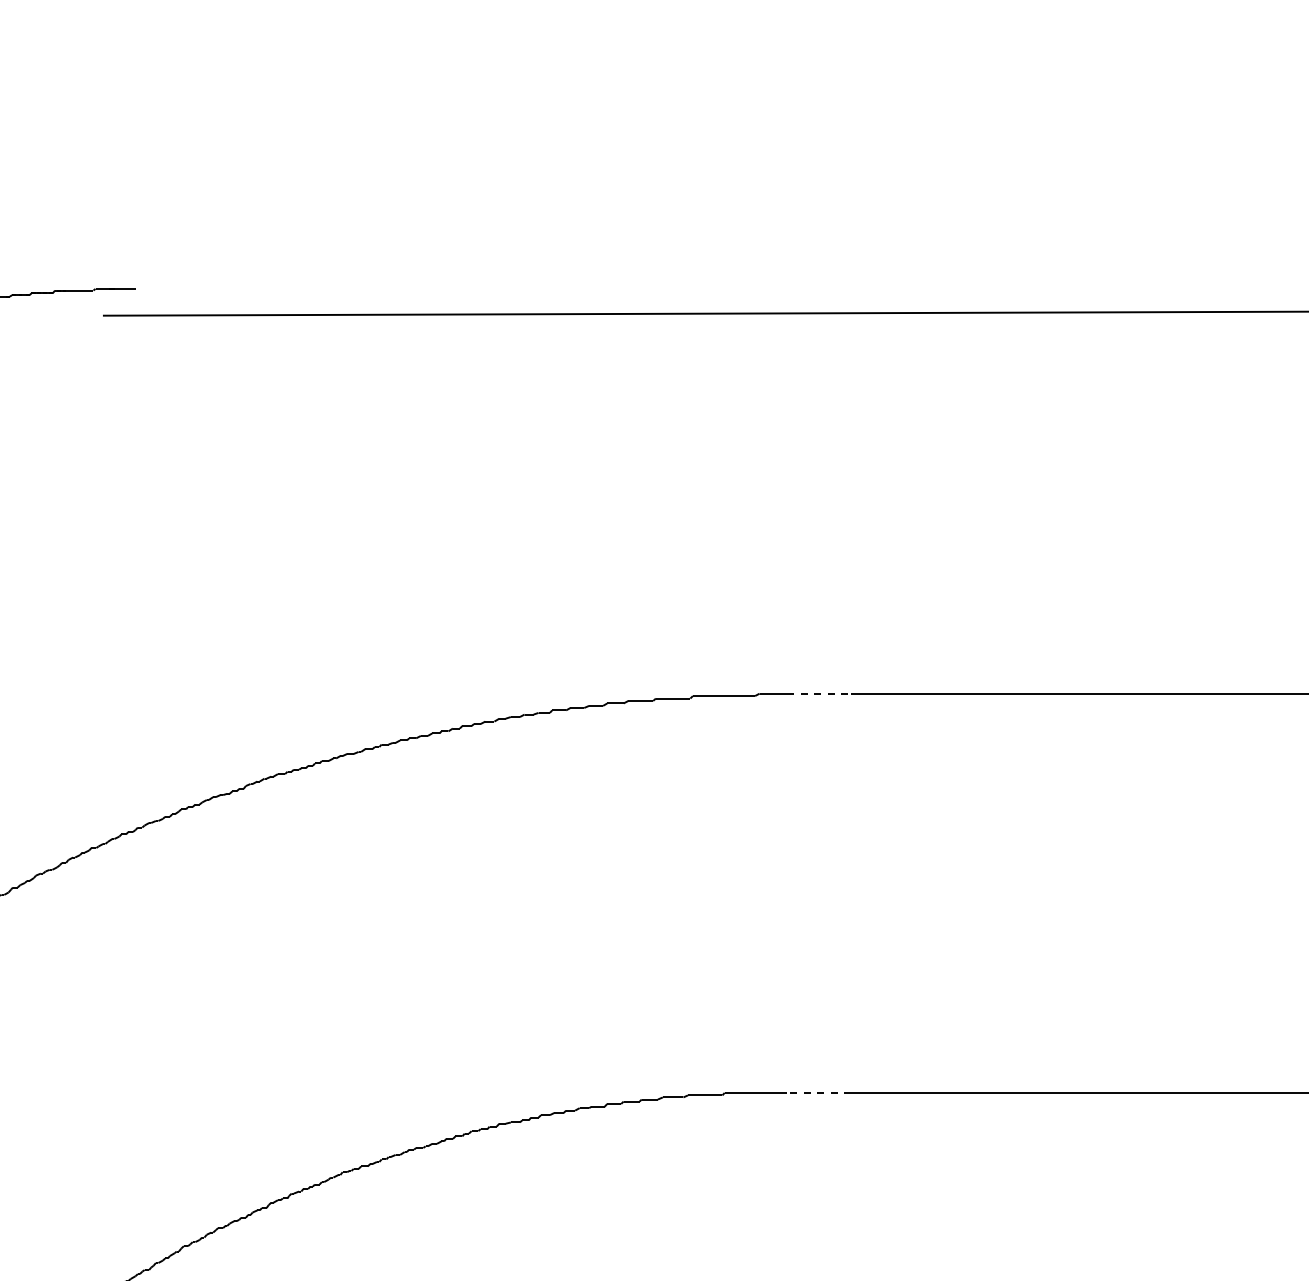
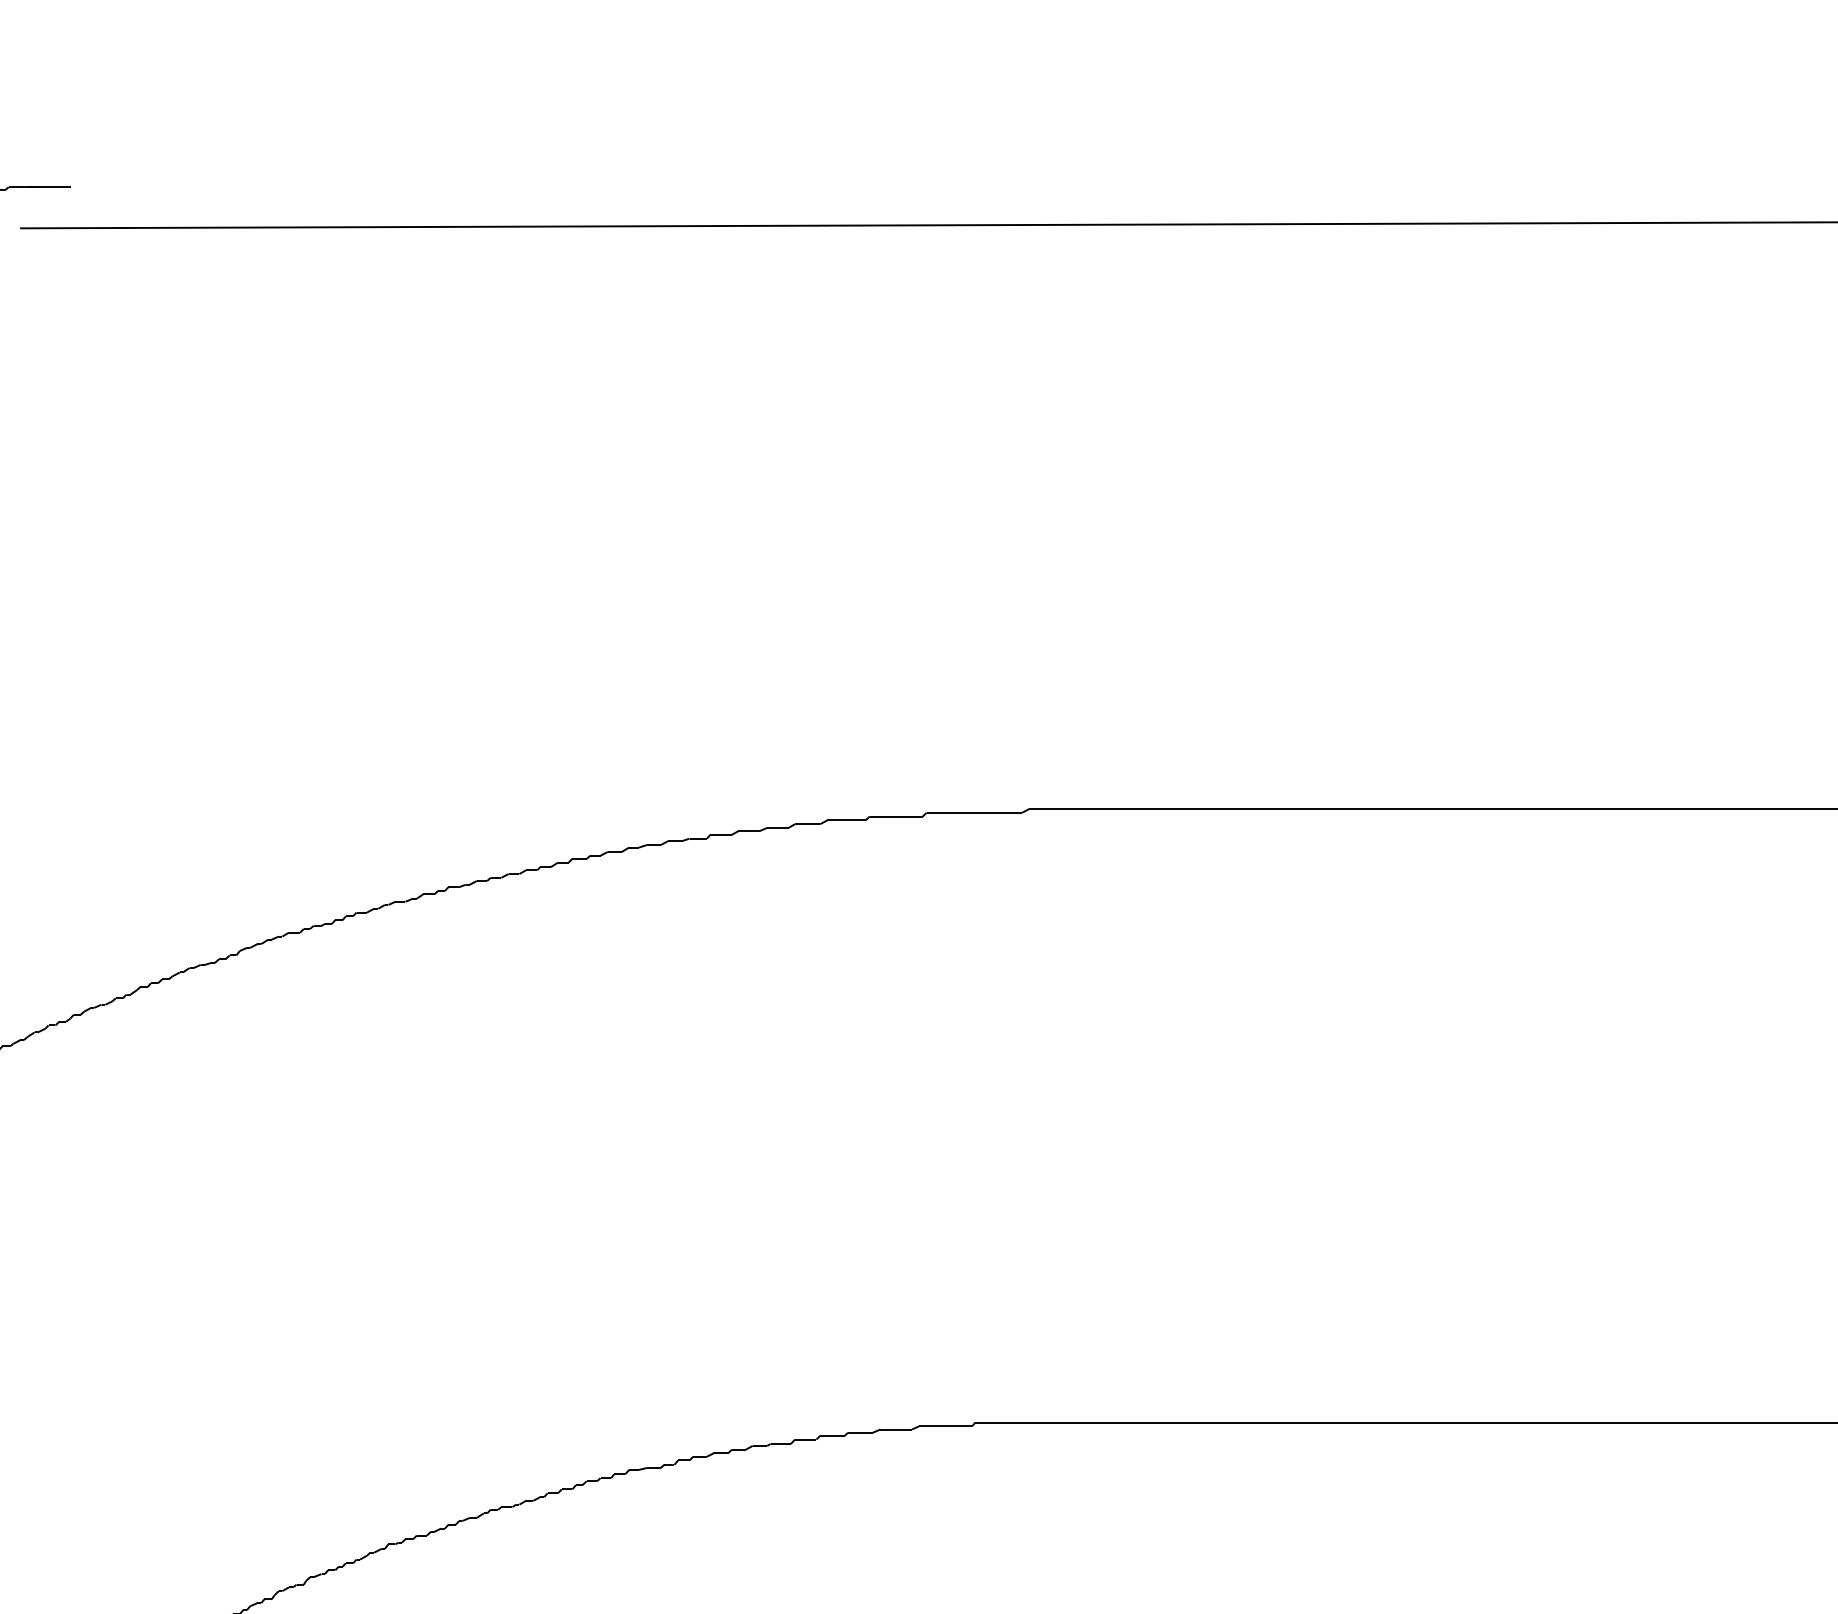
line: (819, 693) -> (1121, 808), dashed -> solid
line: (818, 1092) -> (1119, 1421), dashed -> solid

